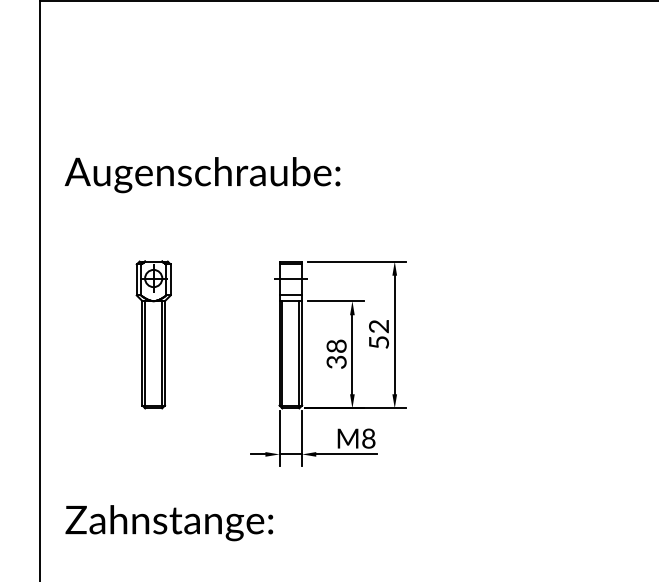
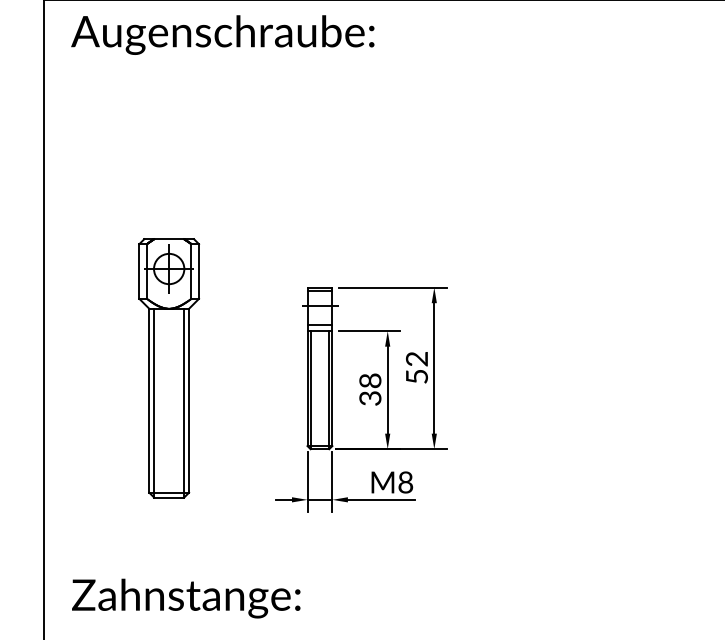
text: (202, 175) -> (222, 35), moved
part: (153, 334) -> (168, 367), size x1.6
text: (169, 523) -> (186, 598), moved

